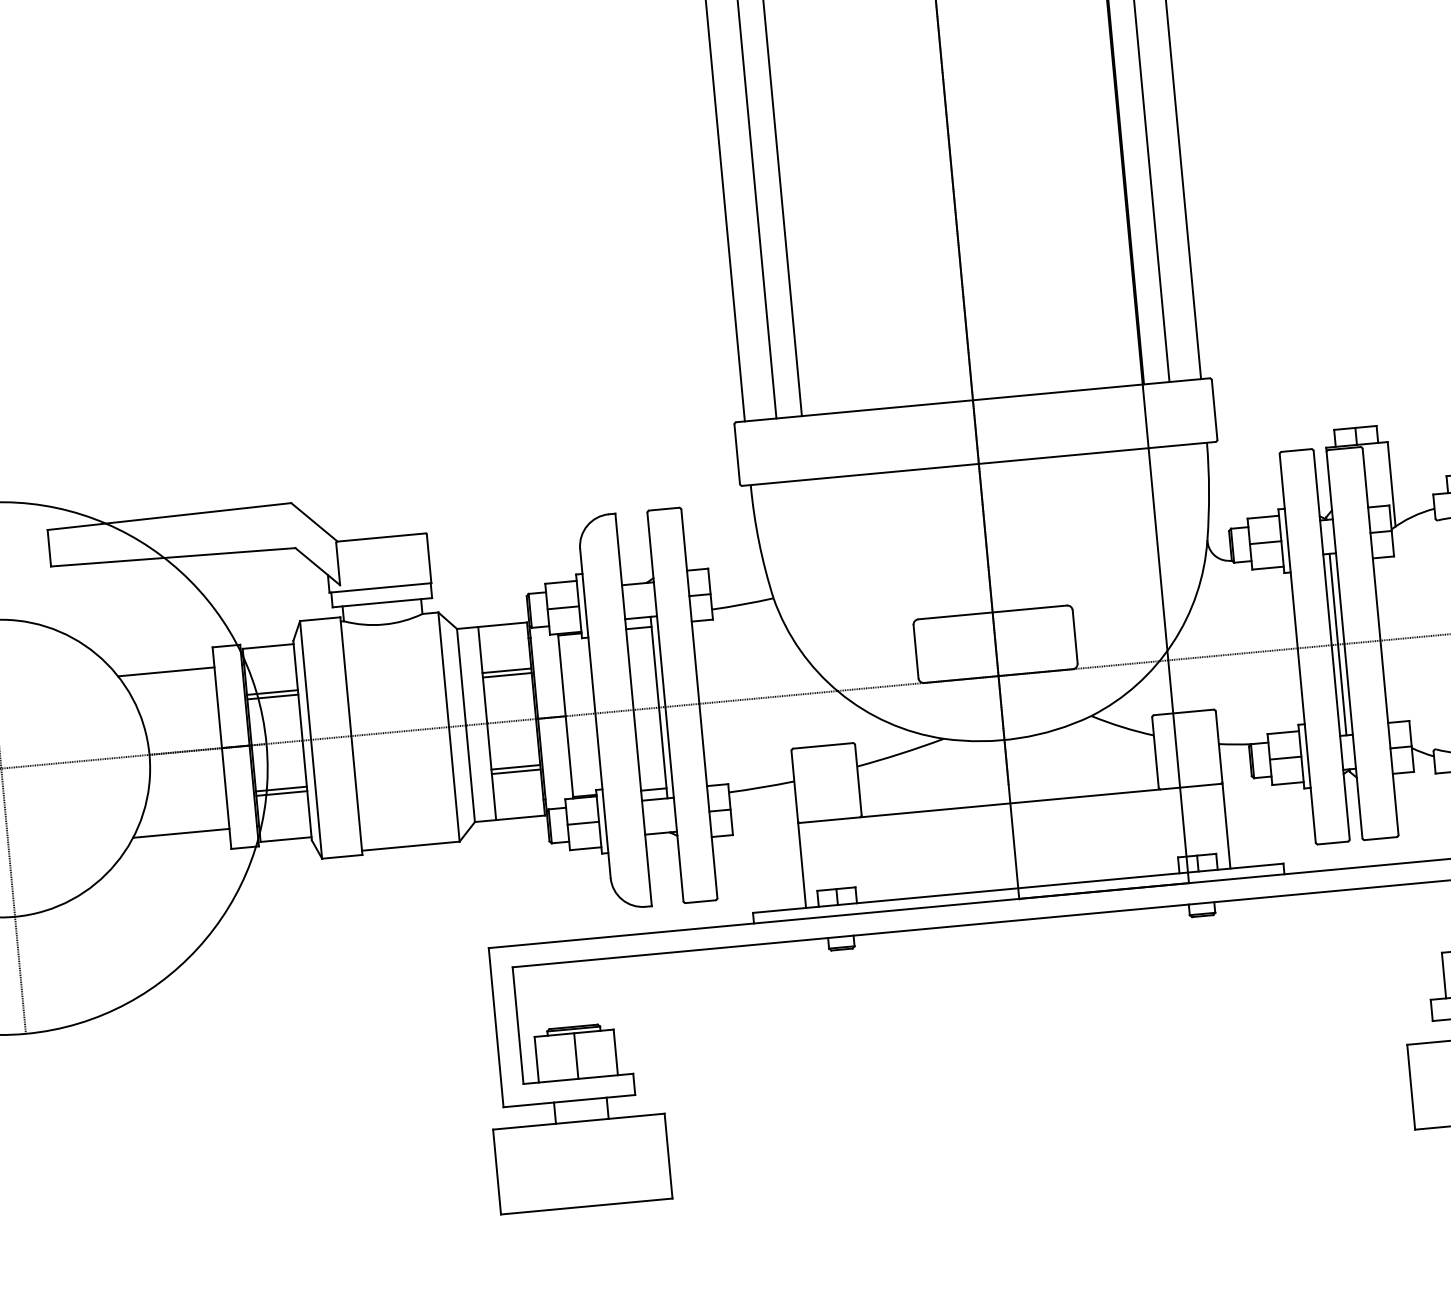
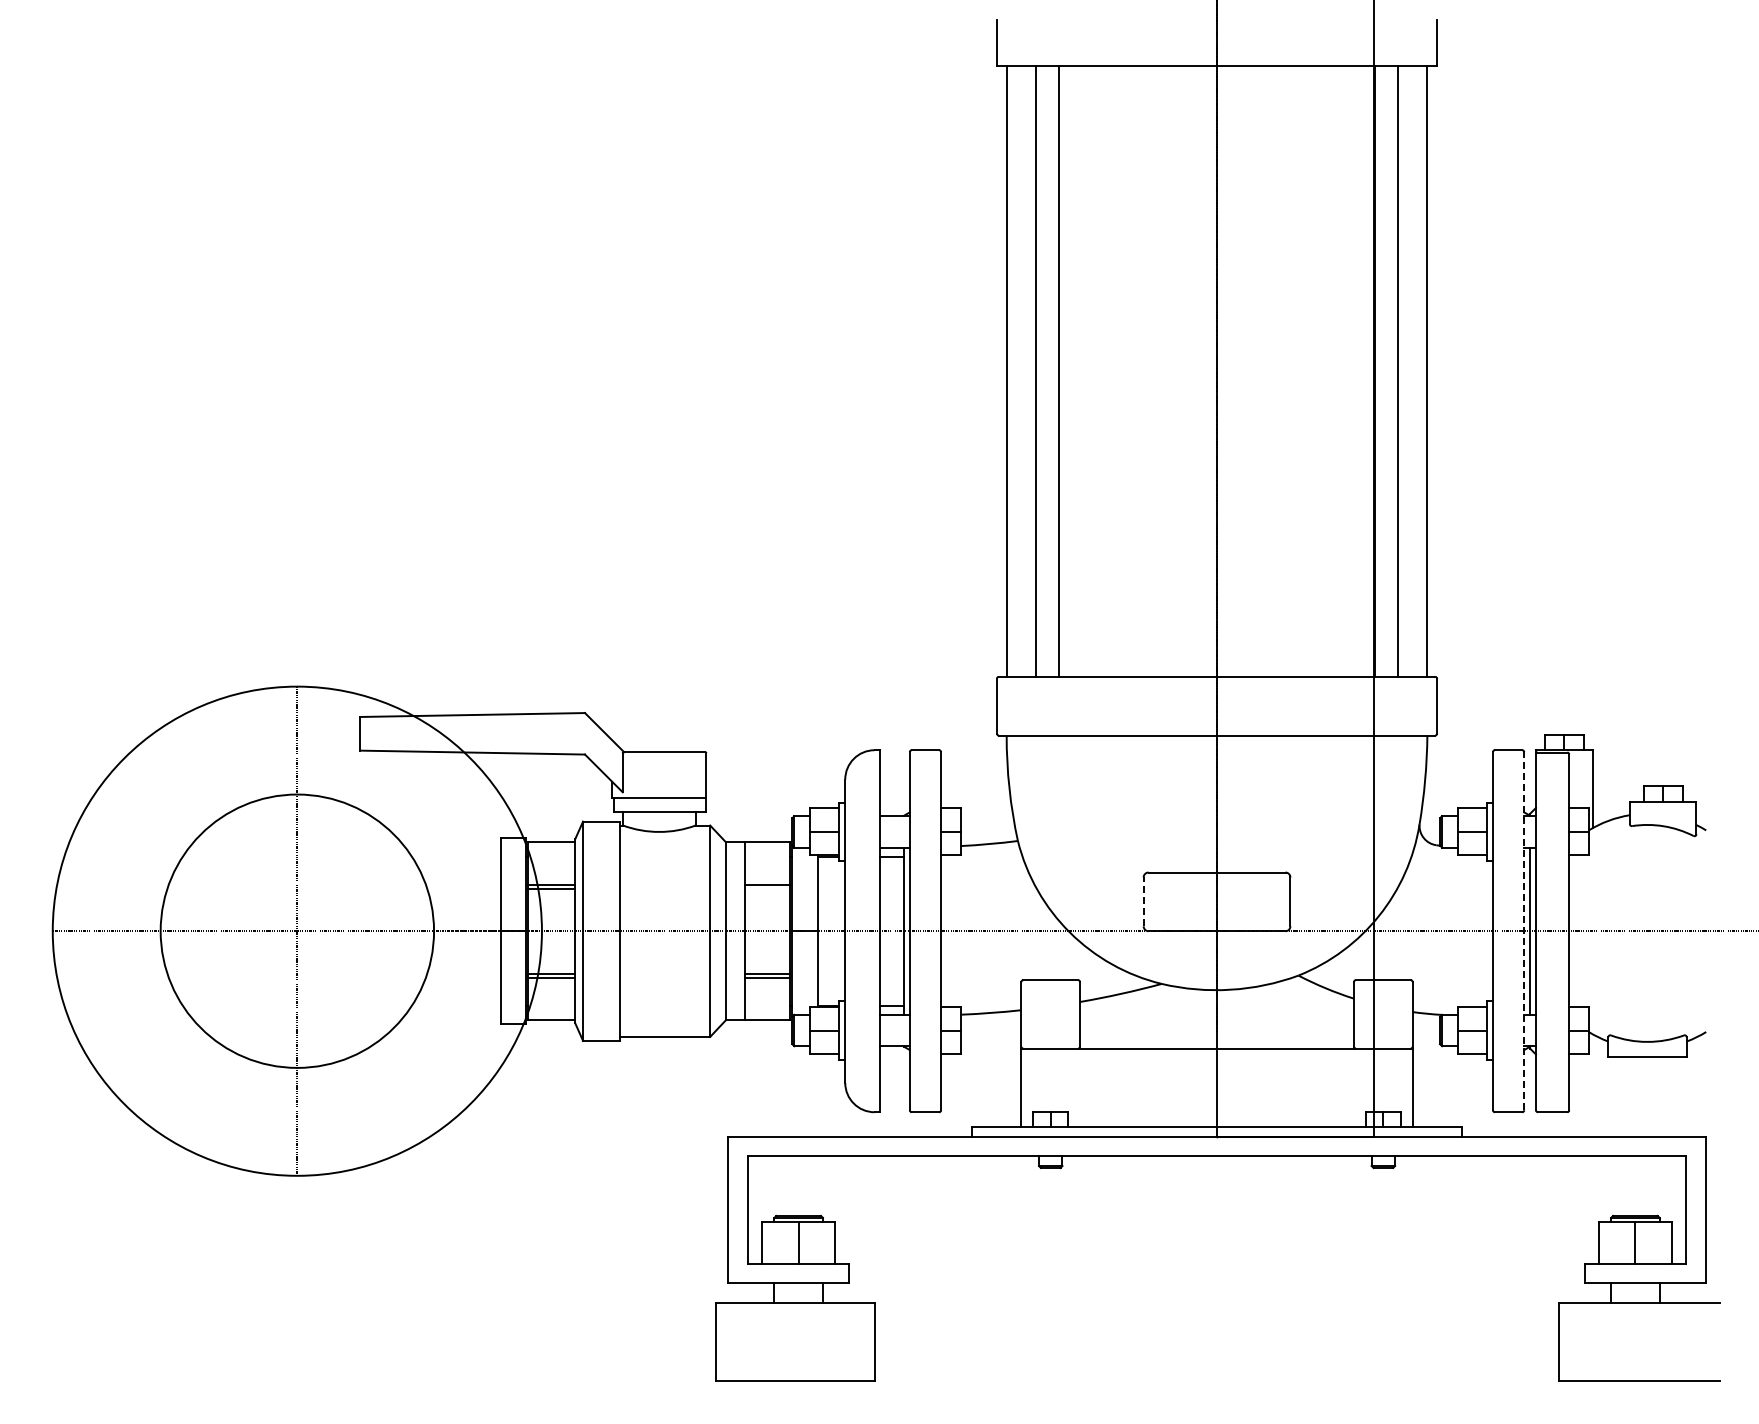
line: (1331, 644) -> (1524, 930), solid -> dashed
line: (915, 651) -> (1143, 901), solid -> dashed
line: (165, 671) -> (455, 856), removed
line: (506, 674) -> (767, 888), removed
line: (180, 833) -> (455, 1005), removed

